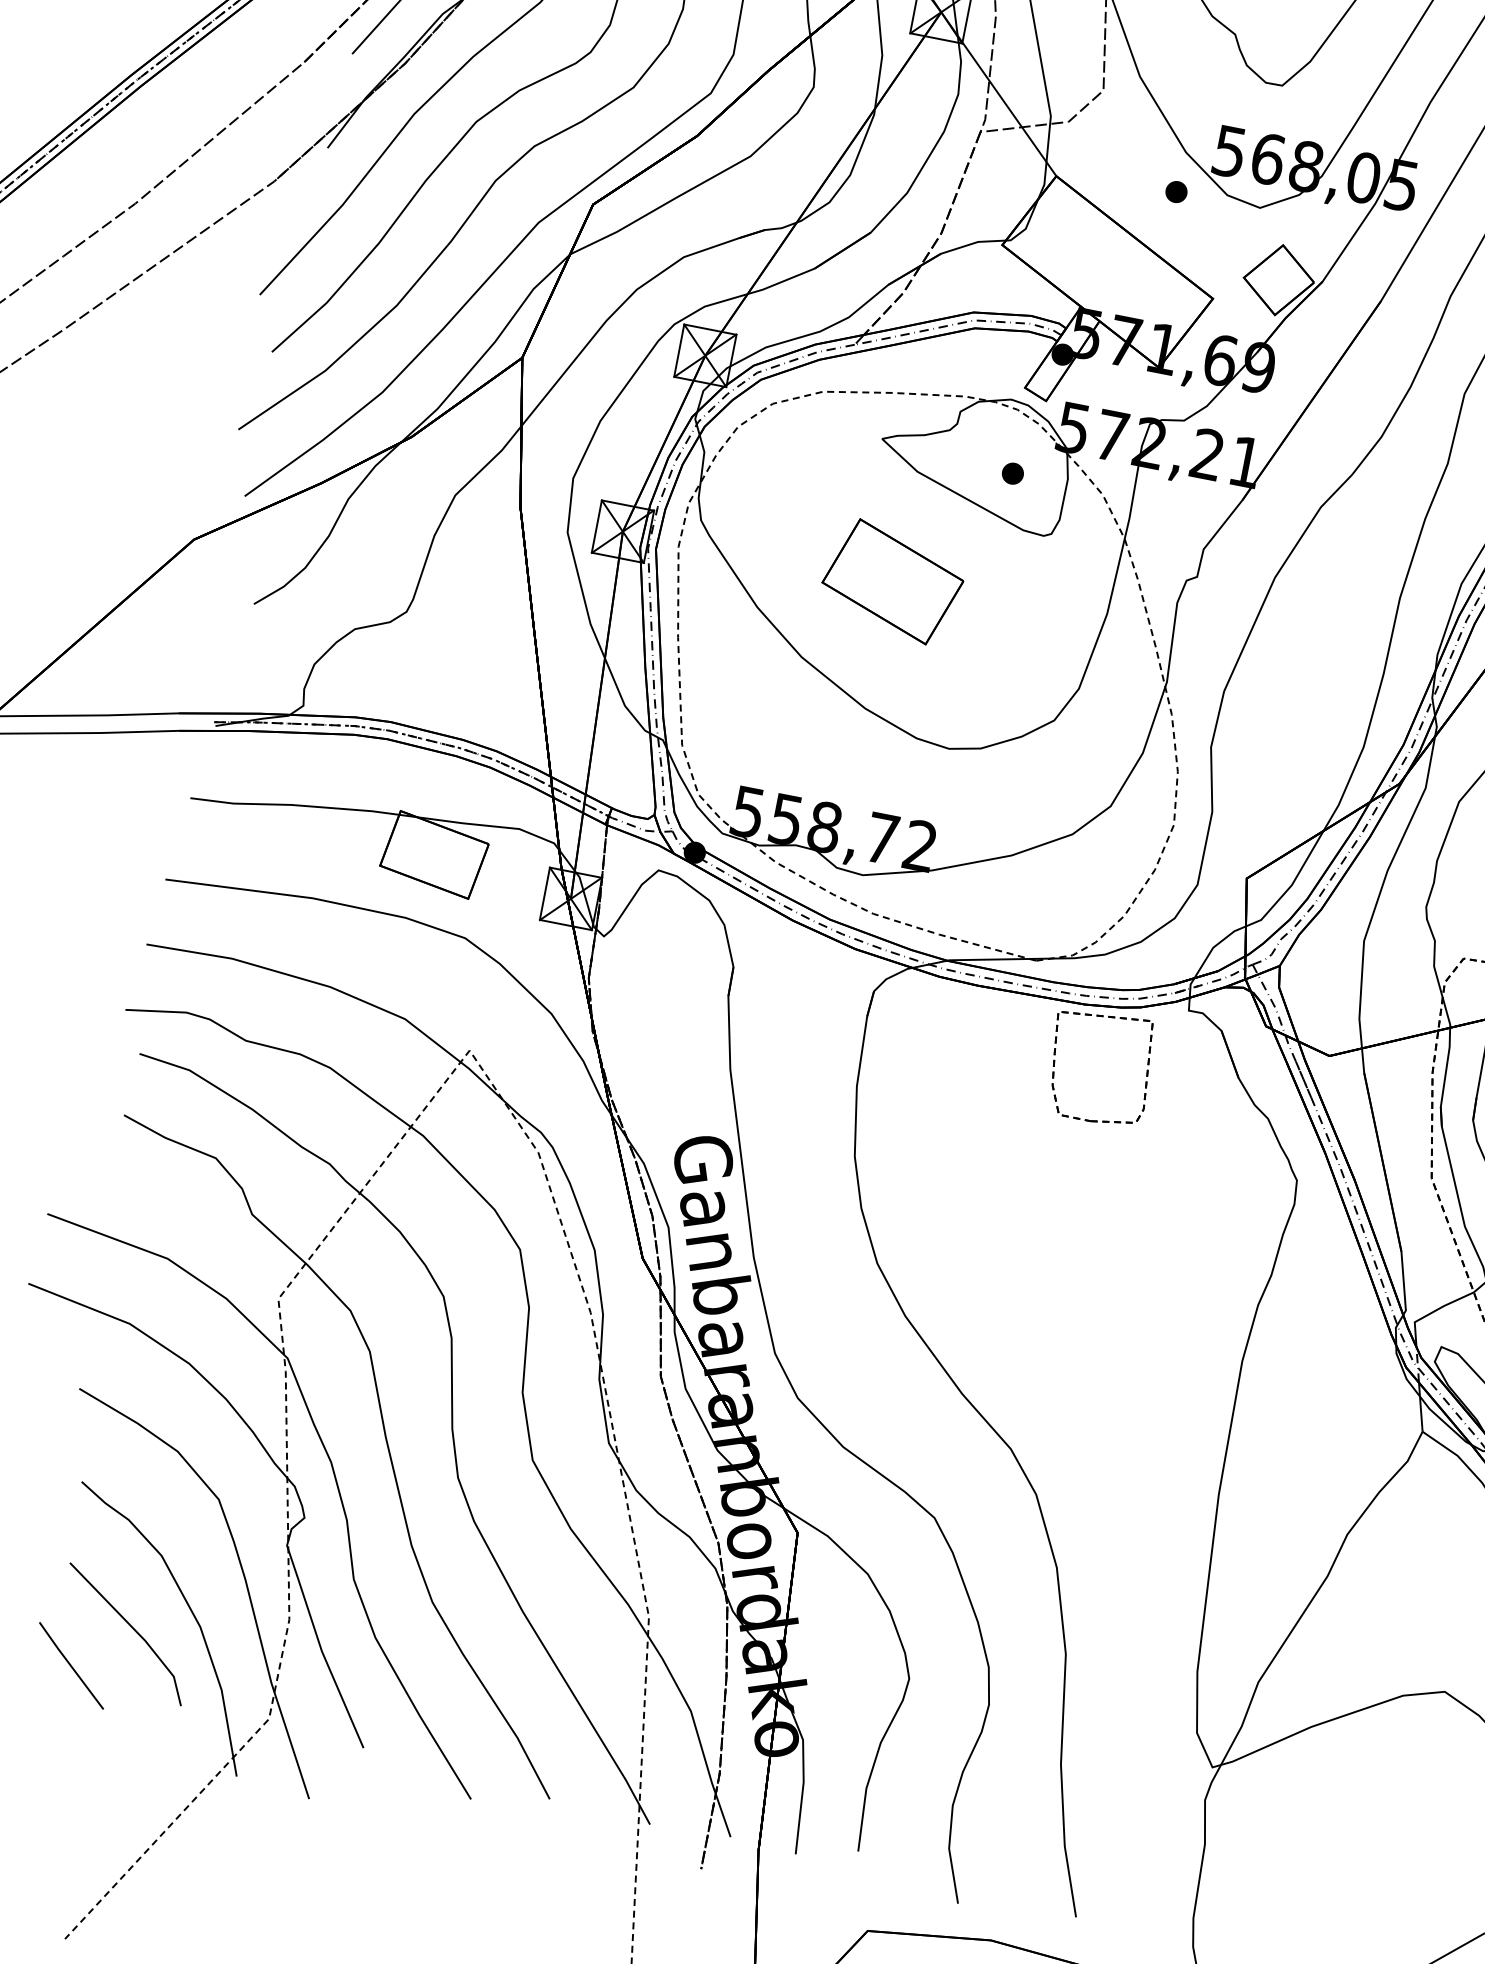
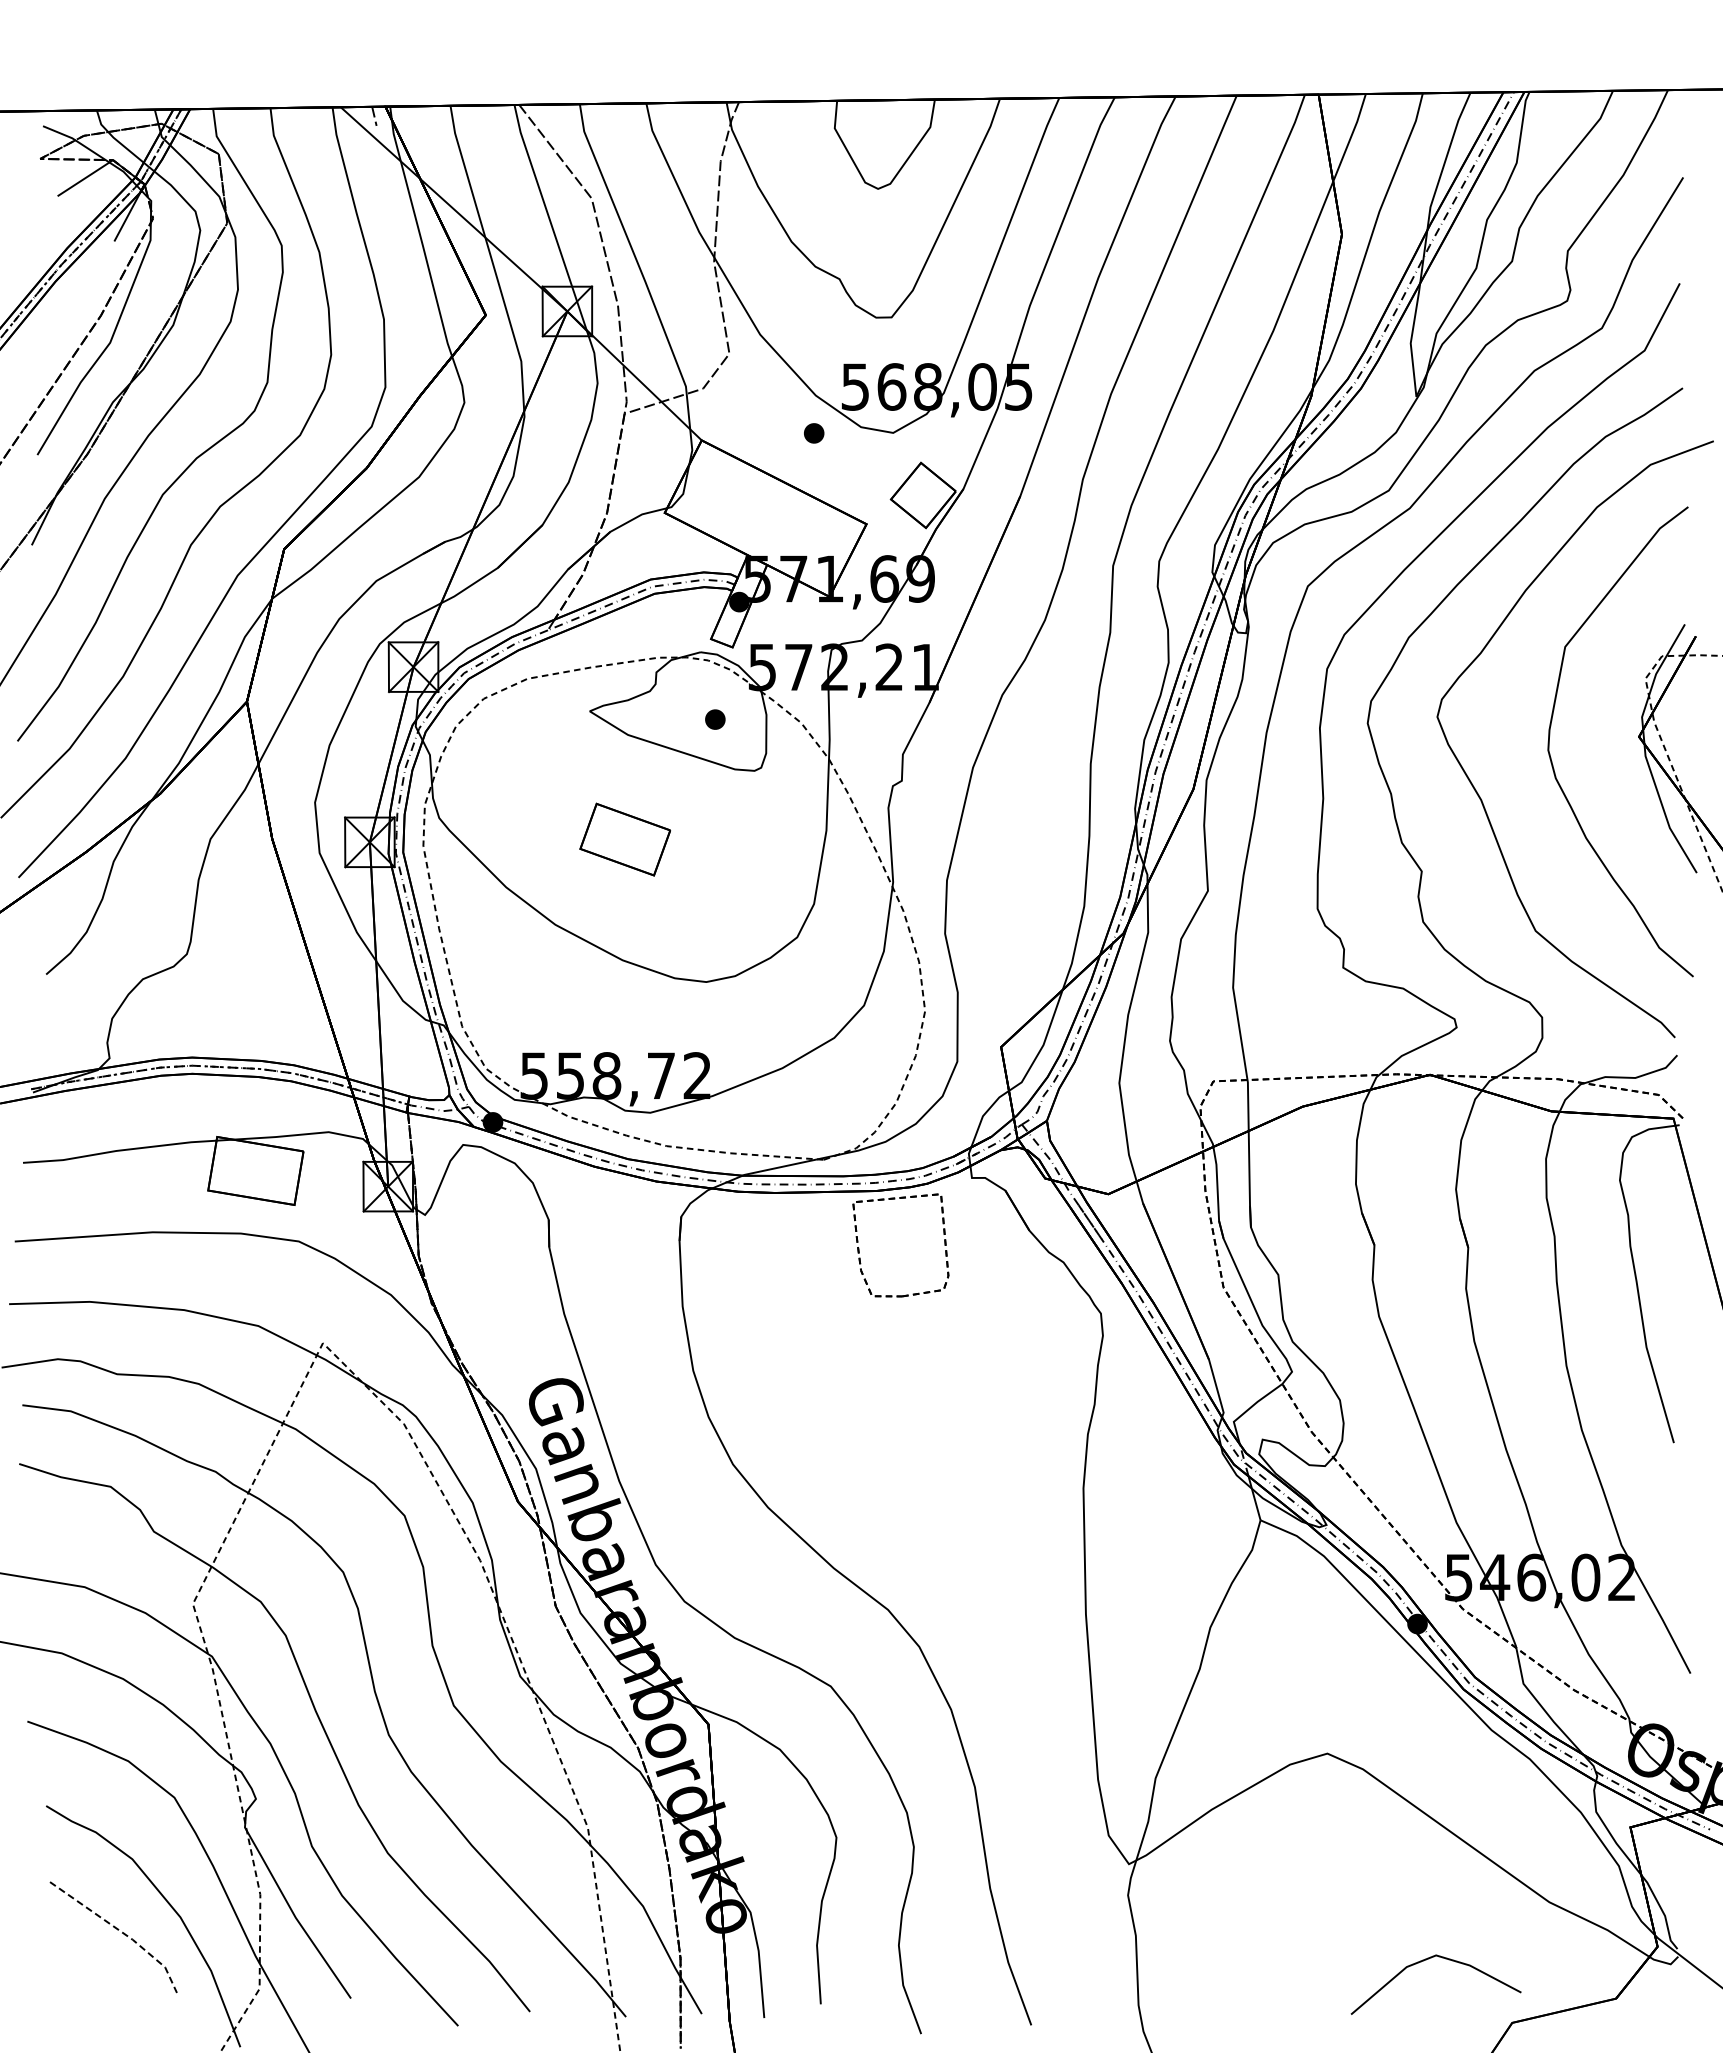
part: (893, 581) -> (625, 839), size x0.7
line: (136, 1631) -> (122, 1932), solid -> dashed
line: (71, 1665) -> (69, 1975), removed

